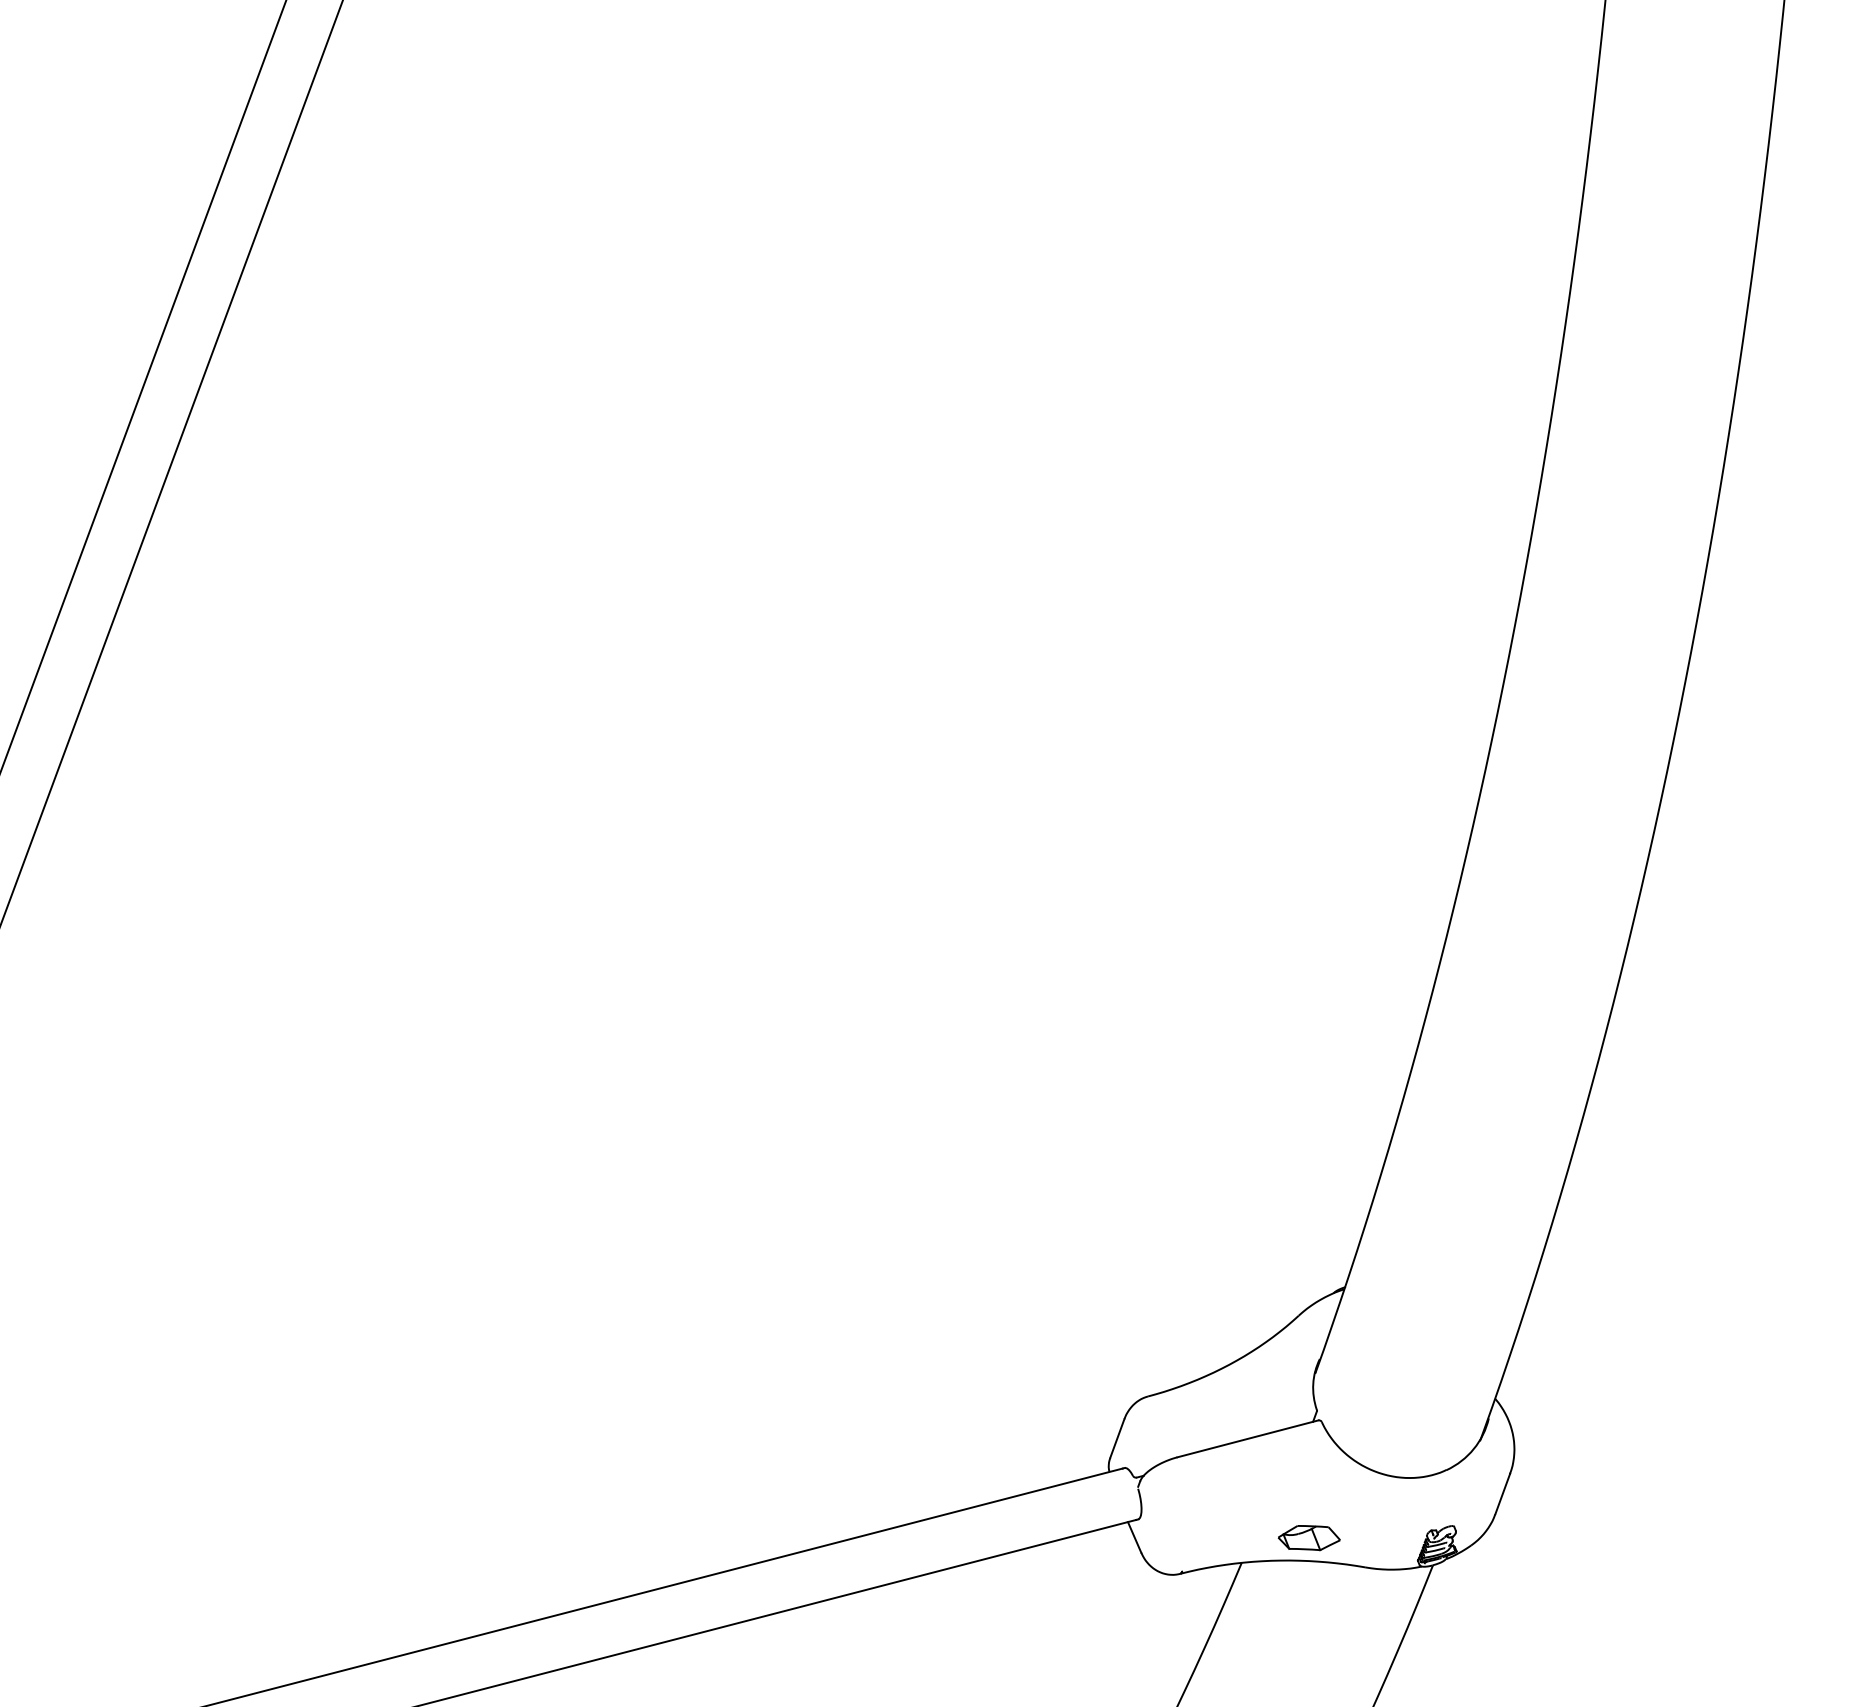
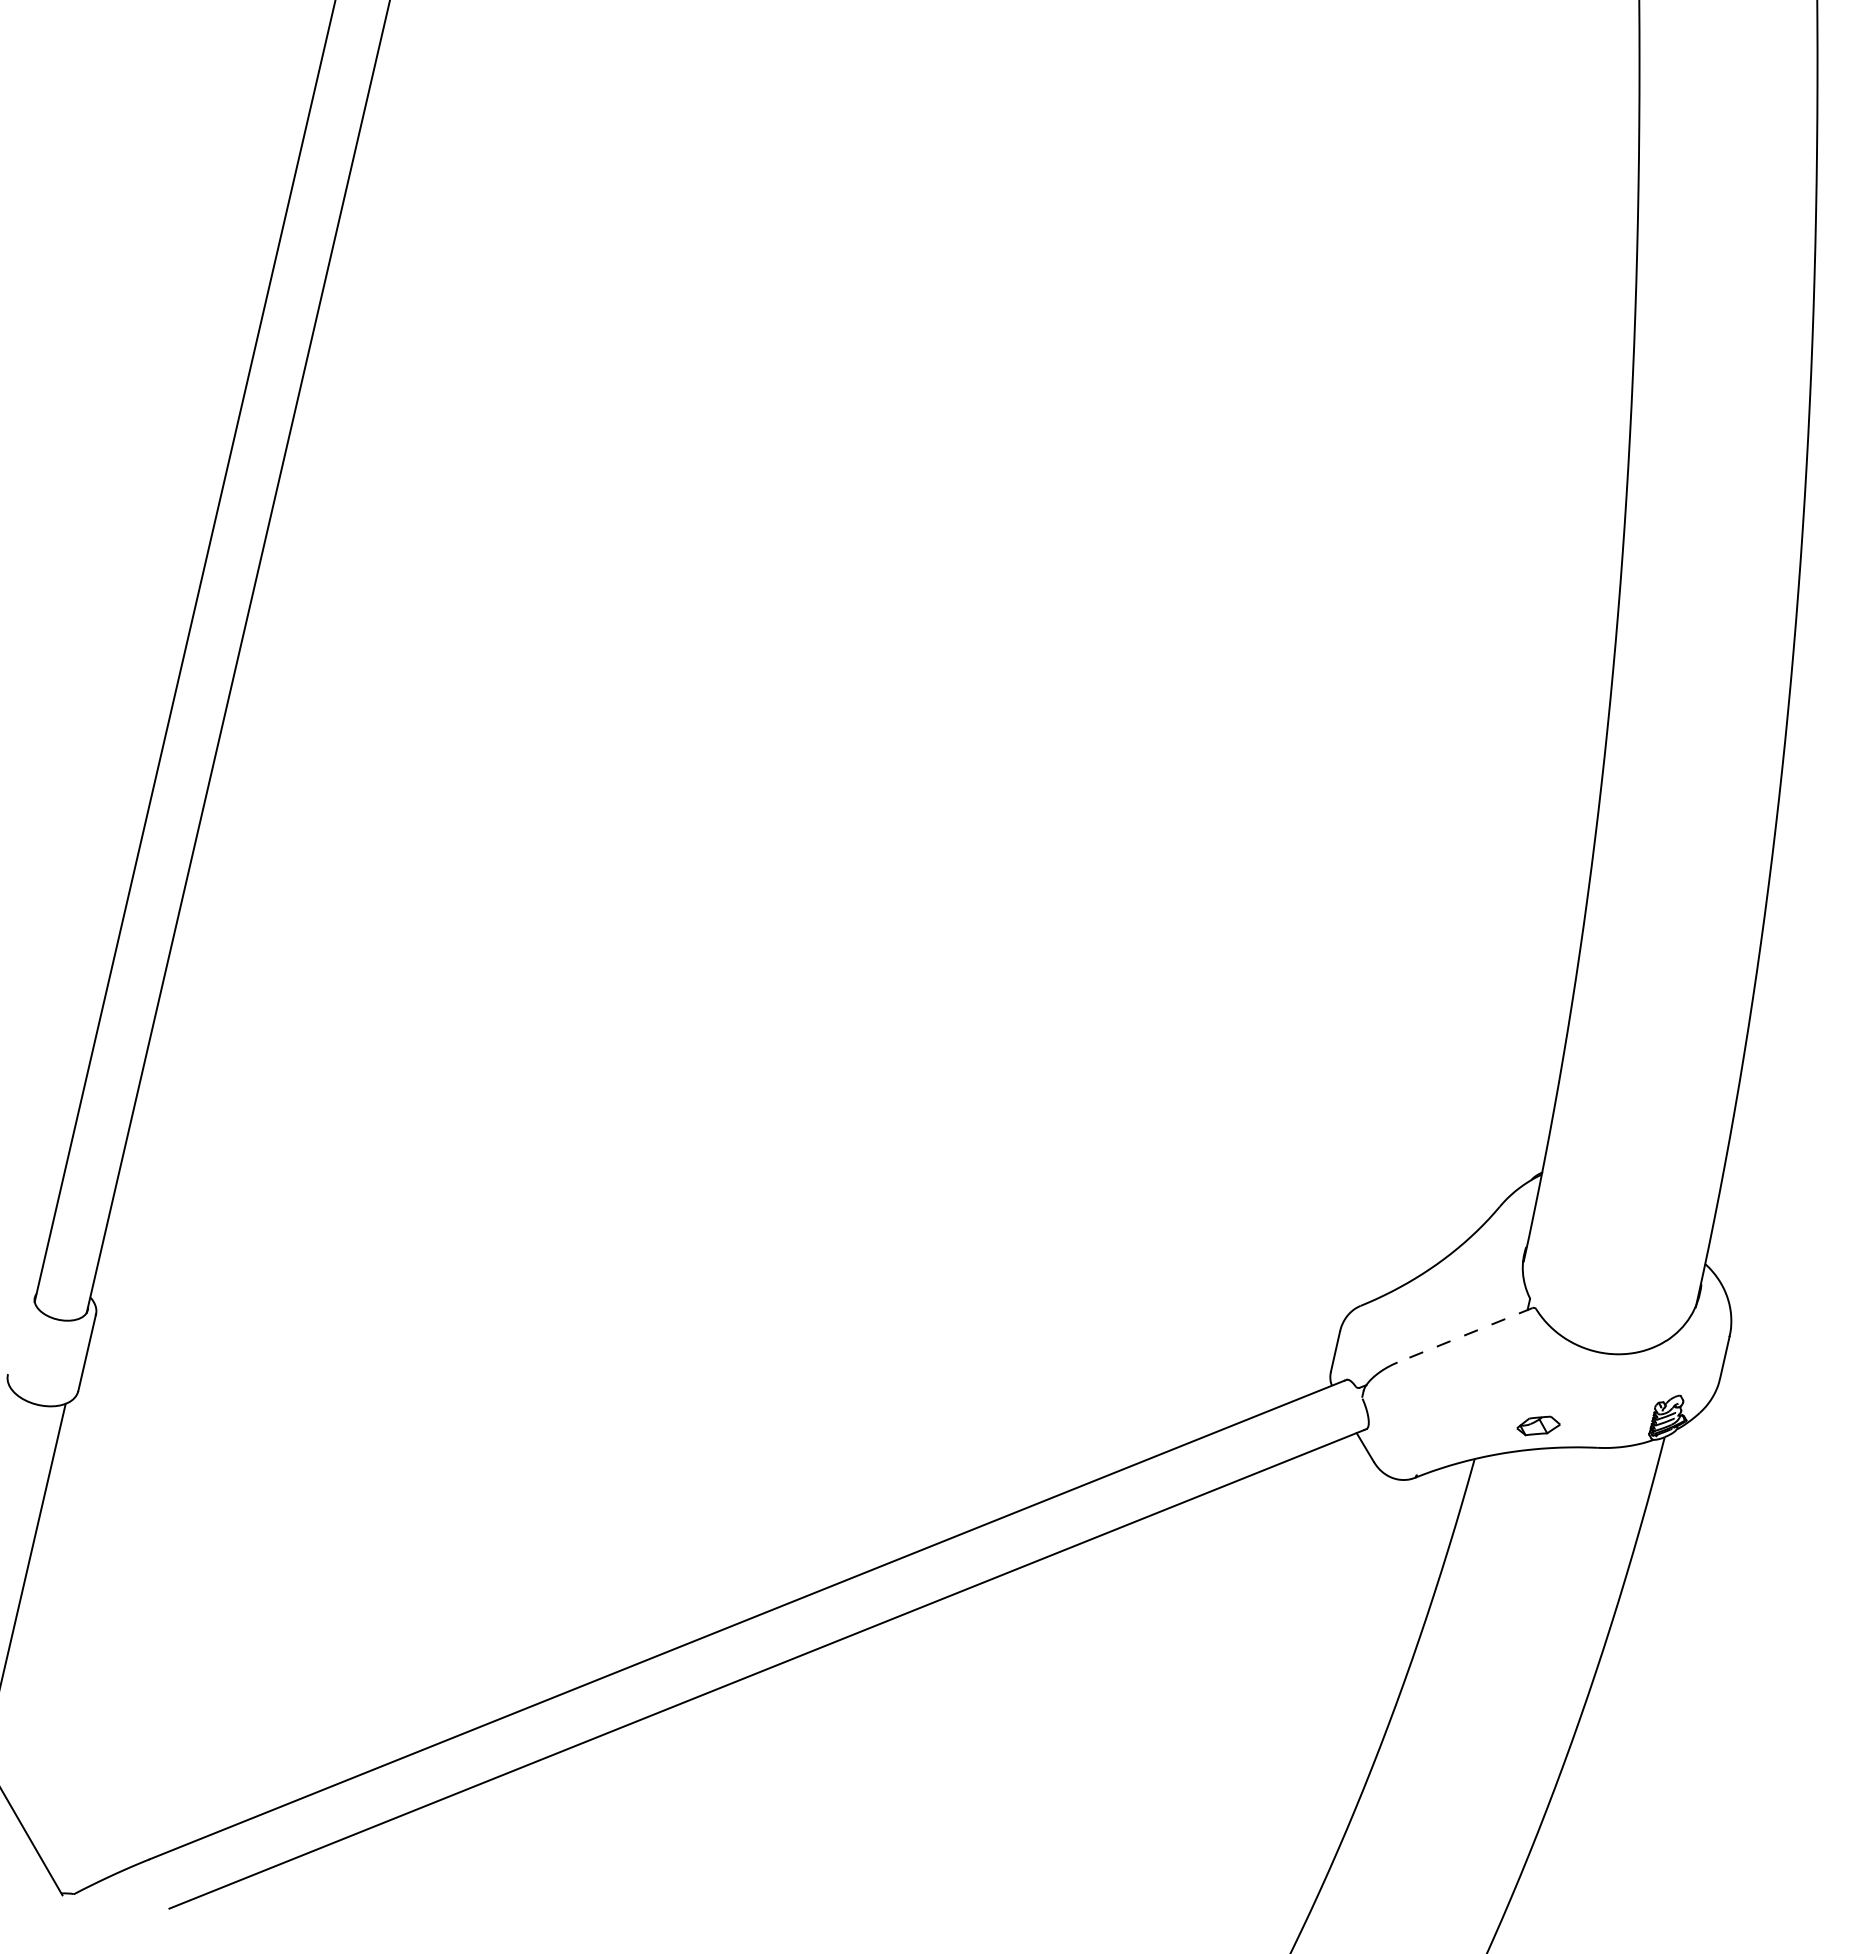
line: (1248, 1439) -> (1465, 1335), solid -> dashed
part: (1309, 1537) -> (1538, 1425), size x0.7

